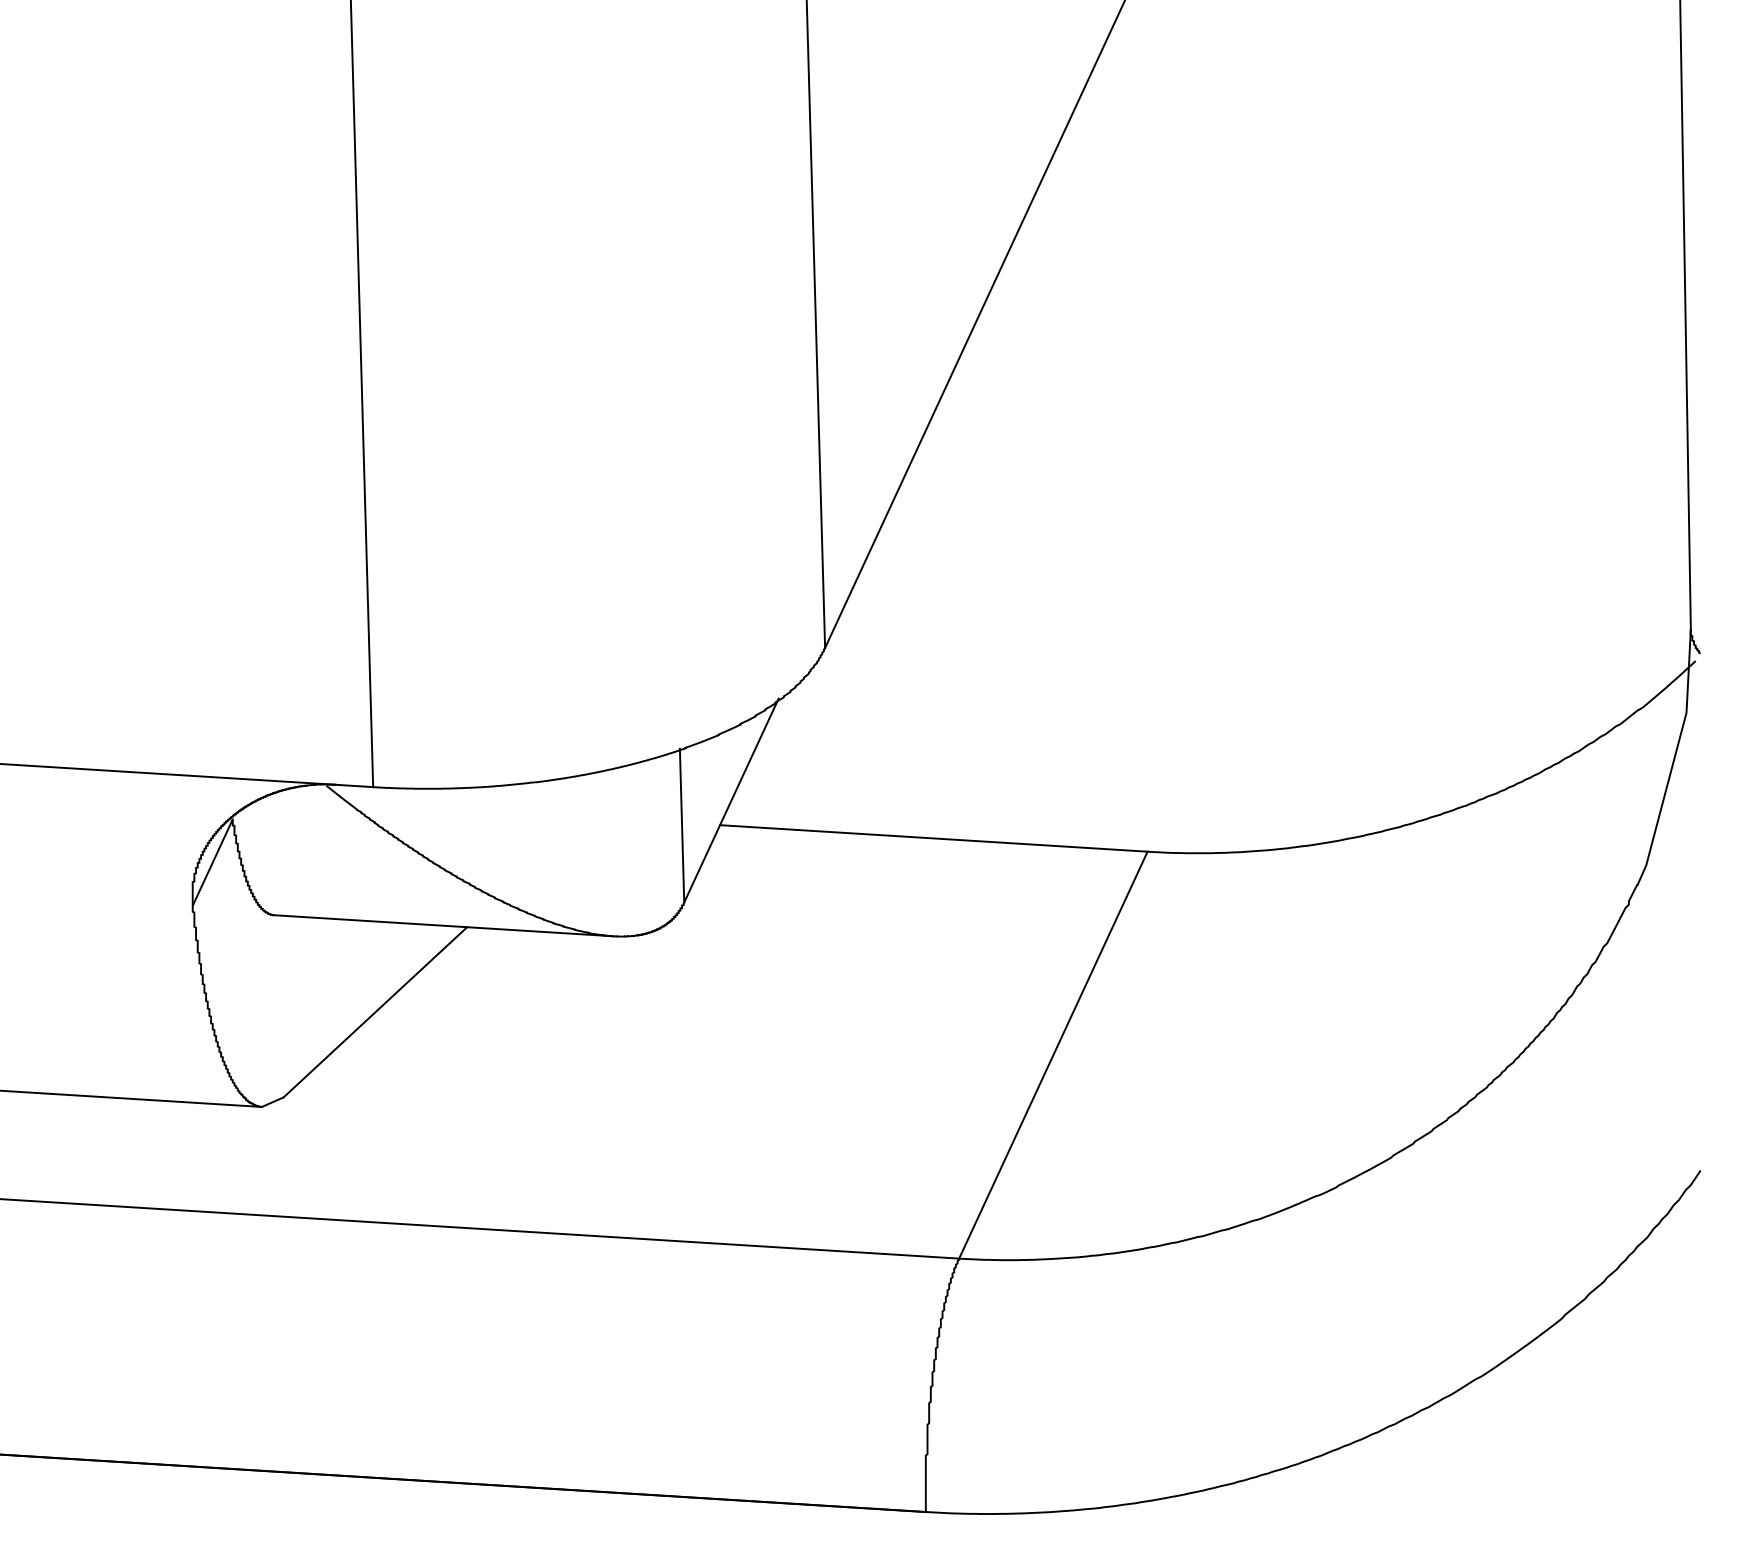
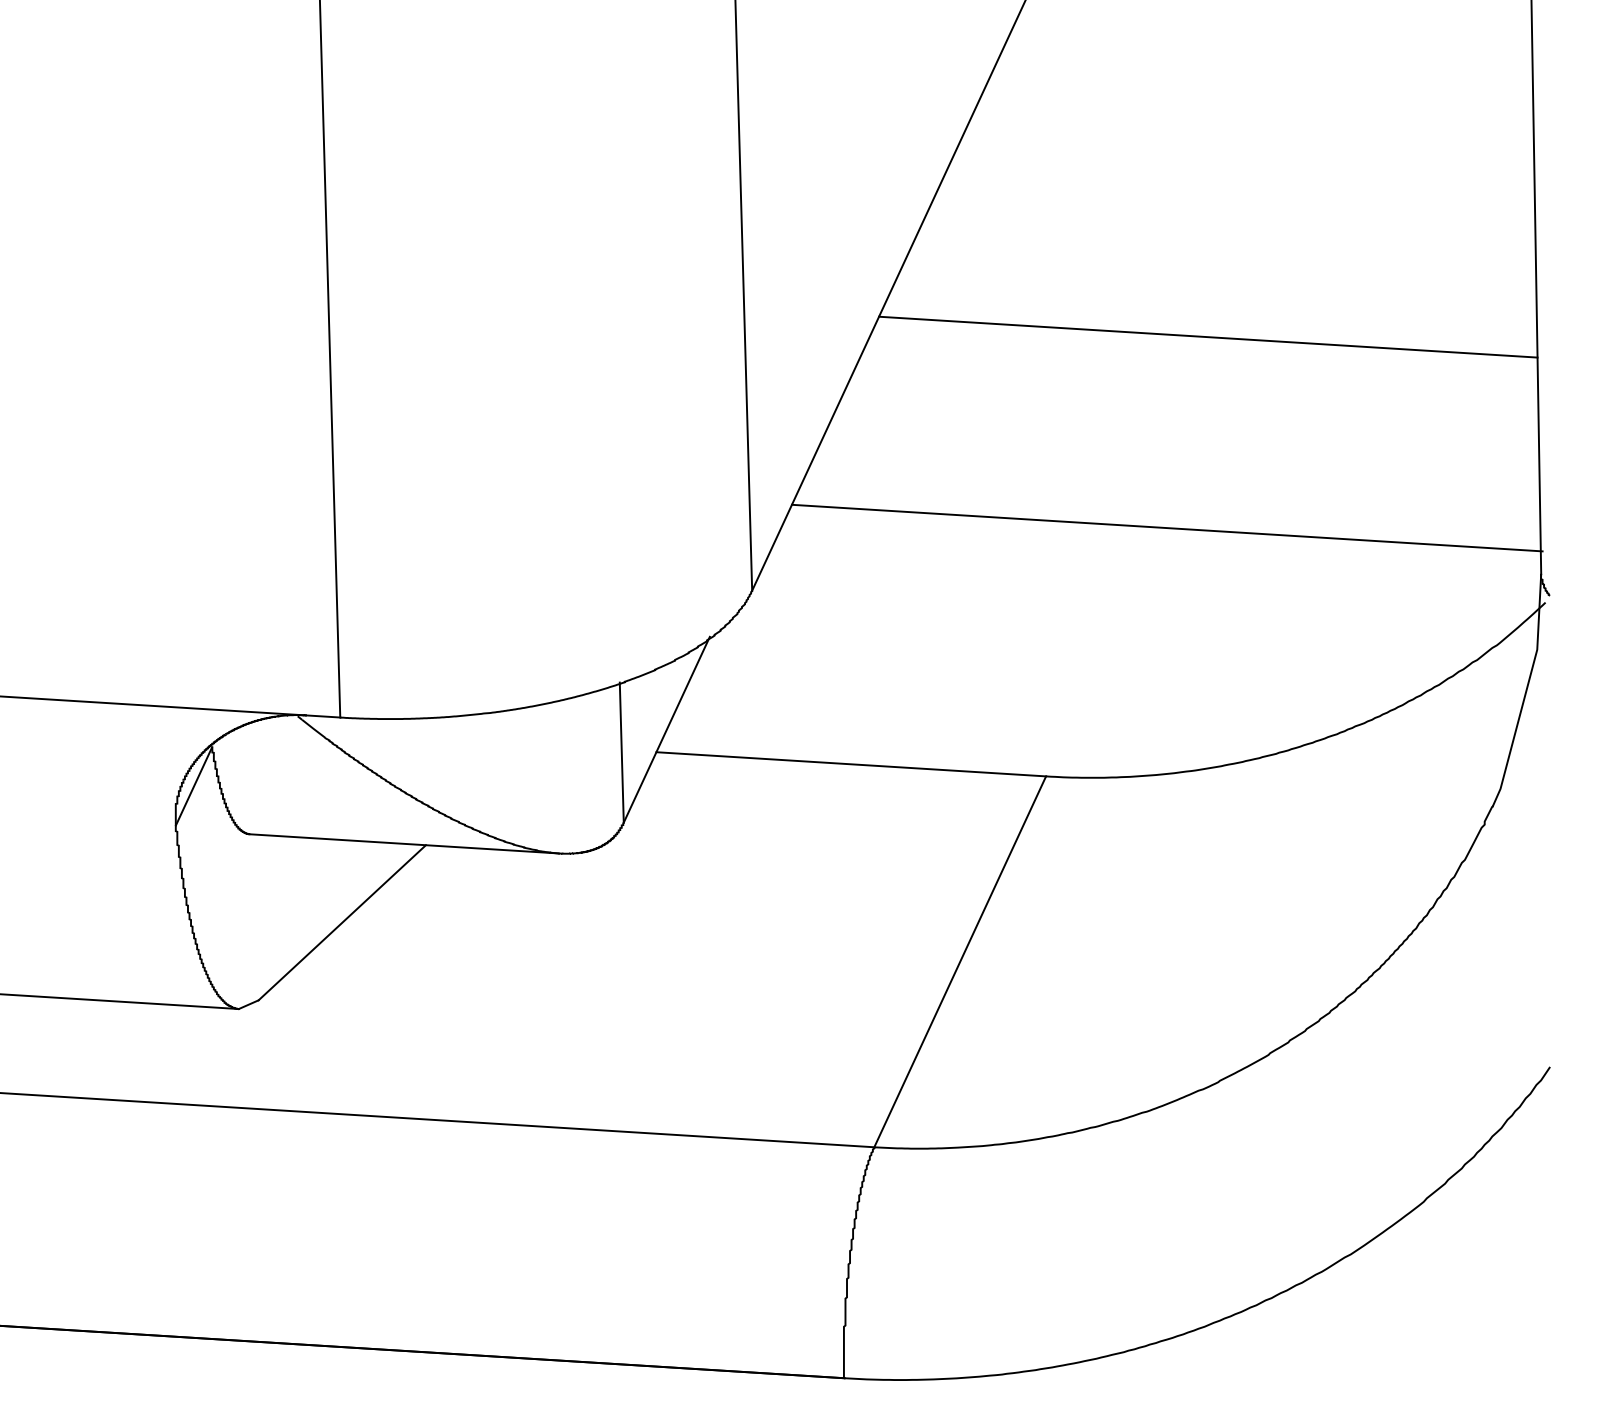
line: (1325, 369) -> (1208, 336), added
line: (1280, 578) -> (1167, 527), added

